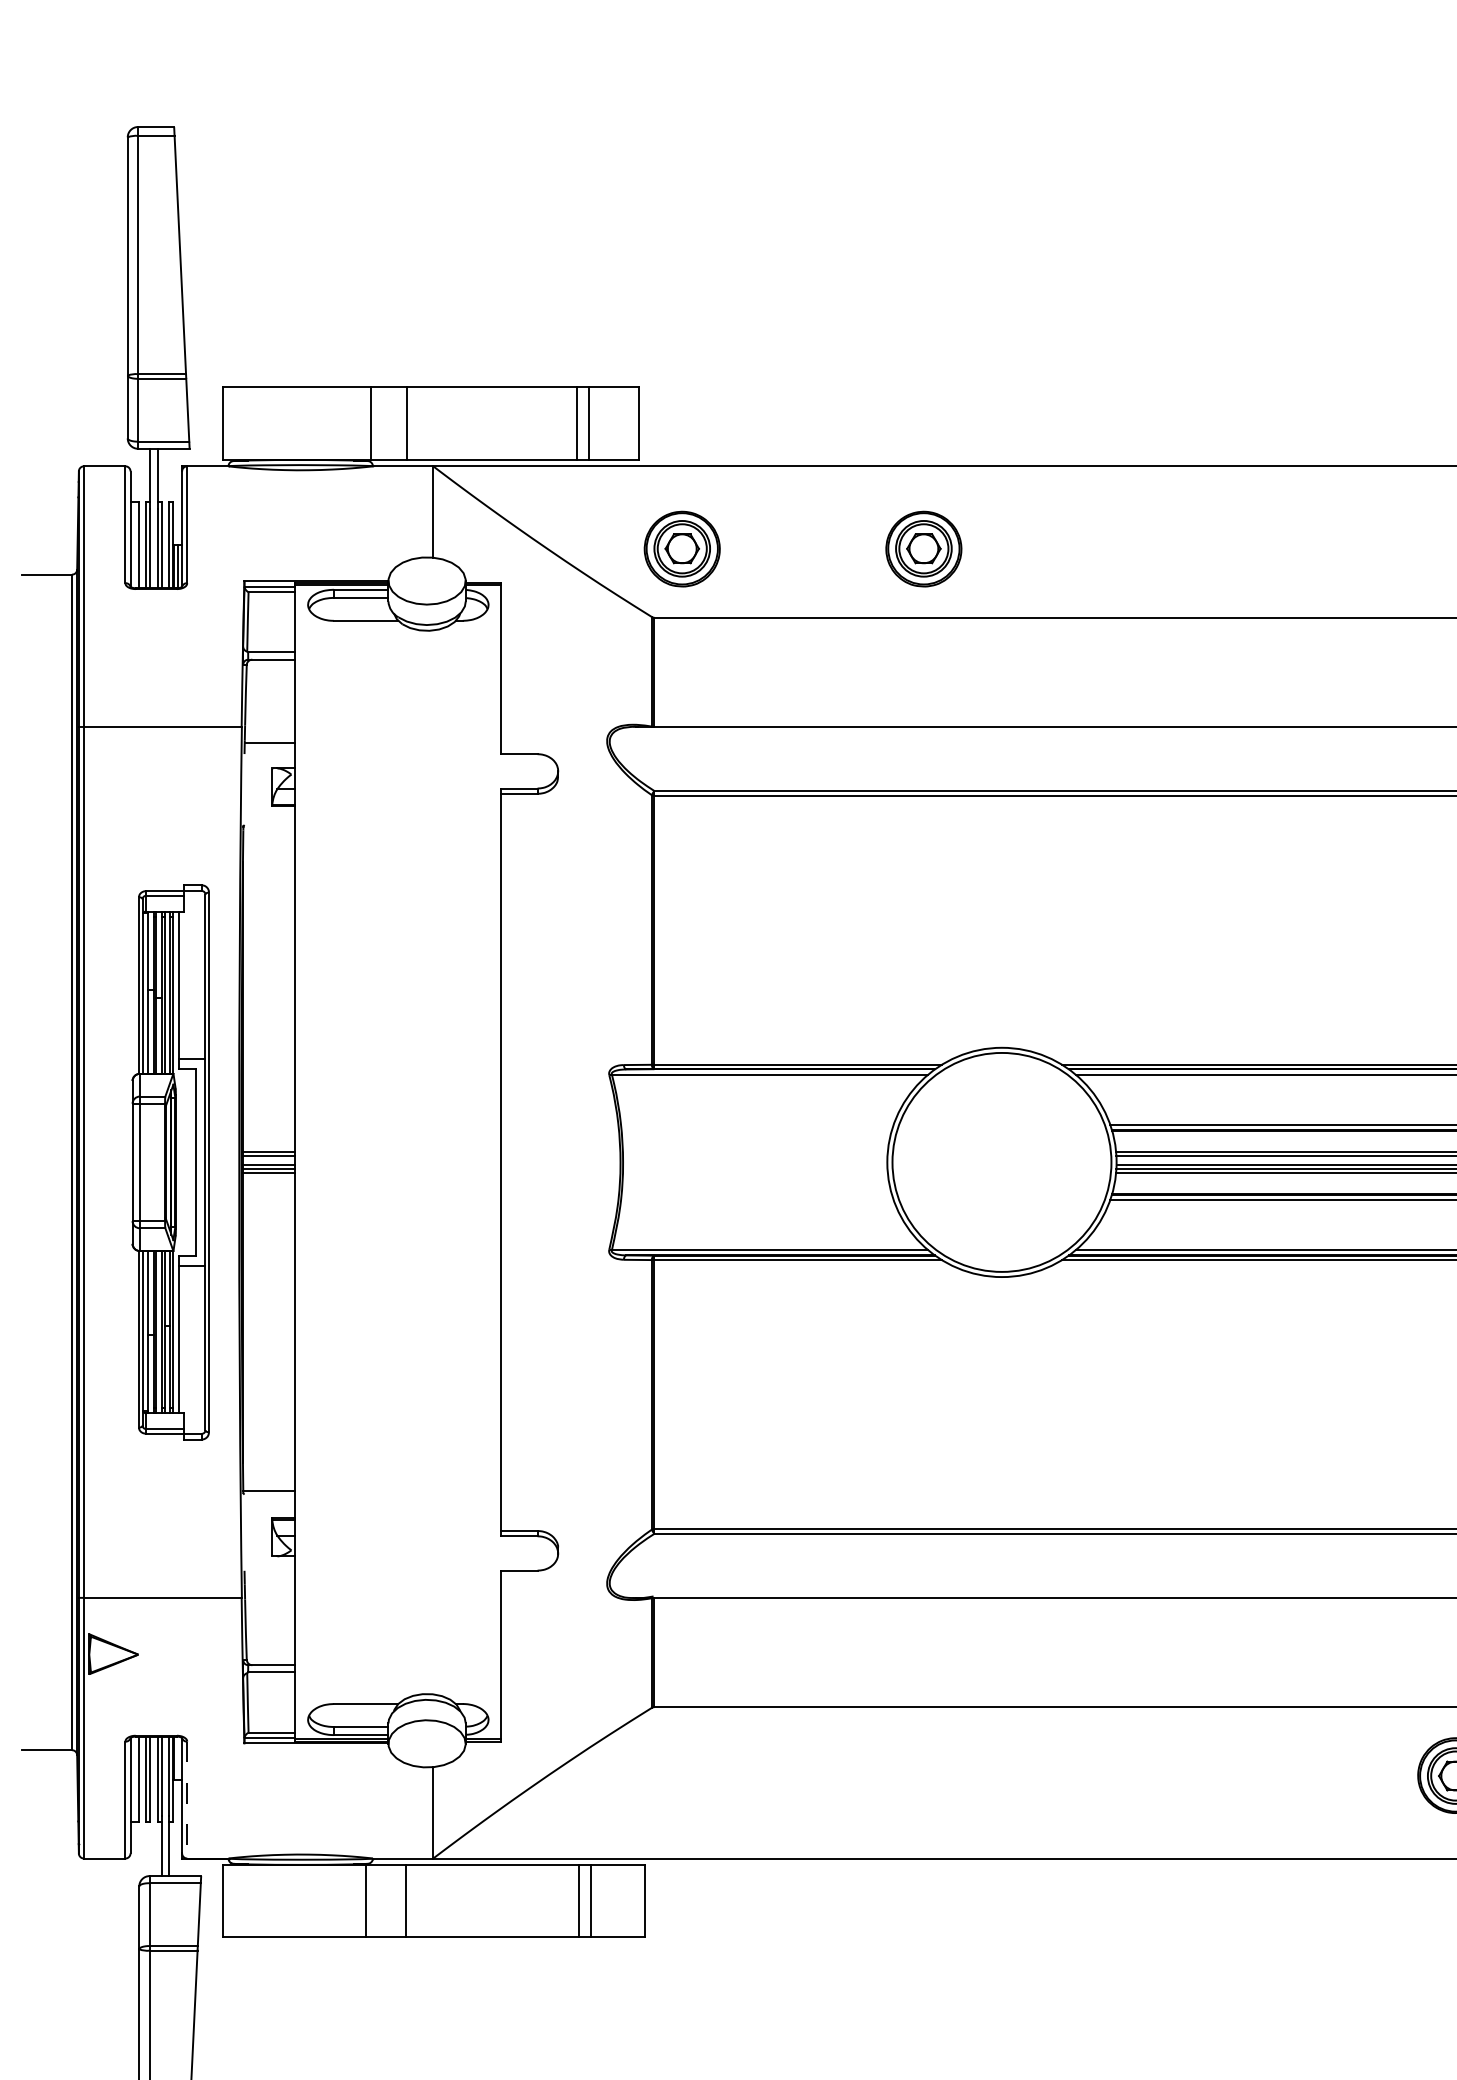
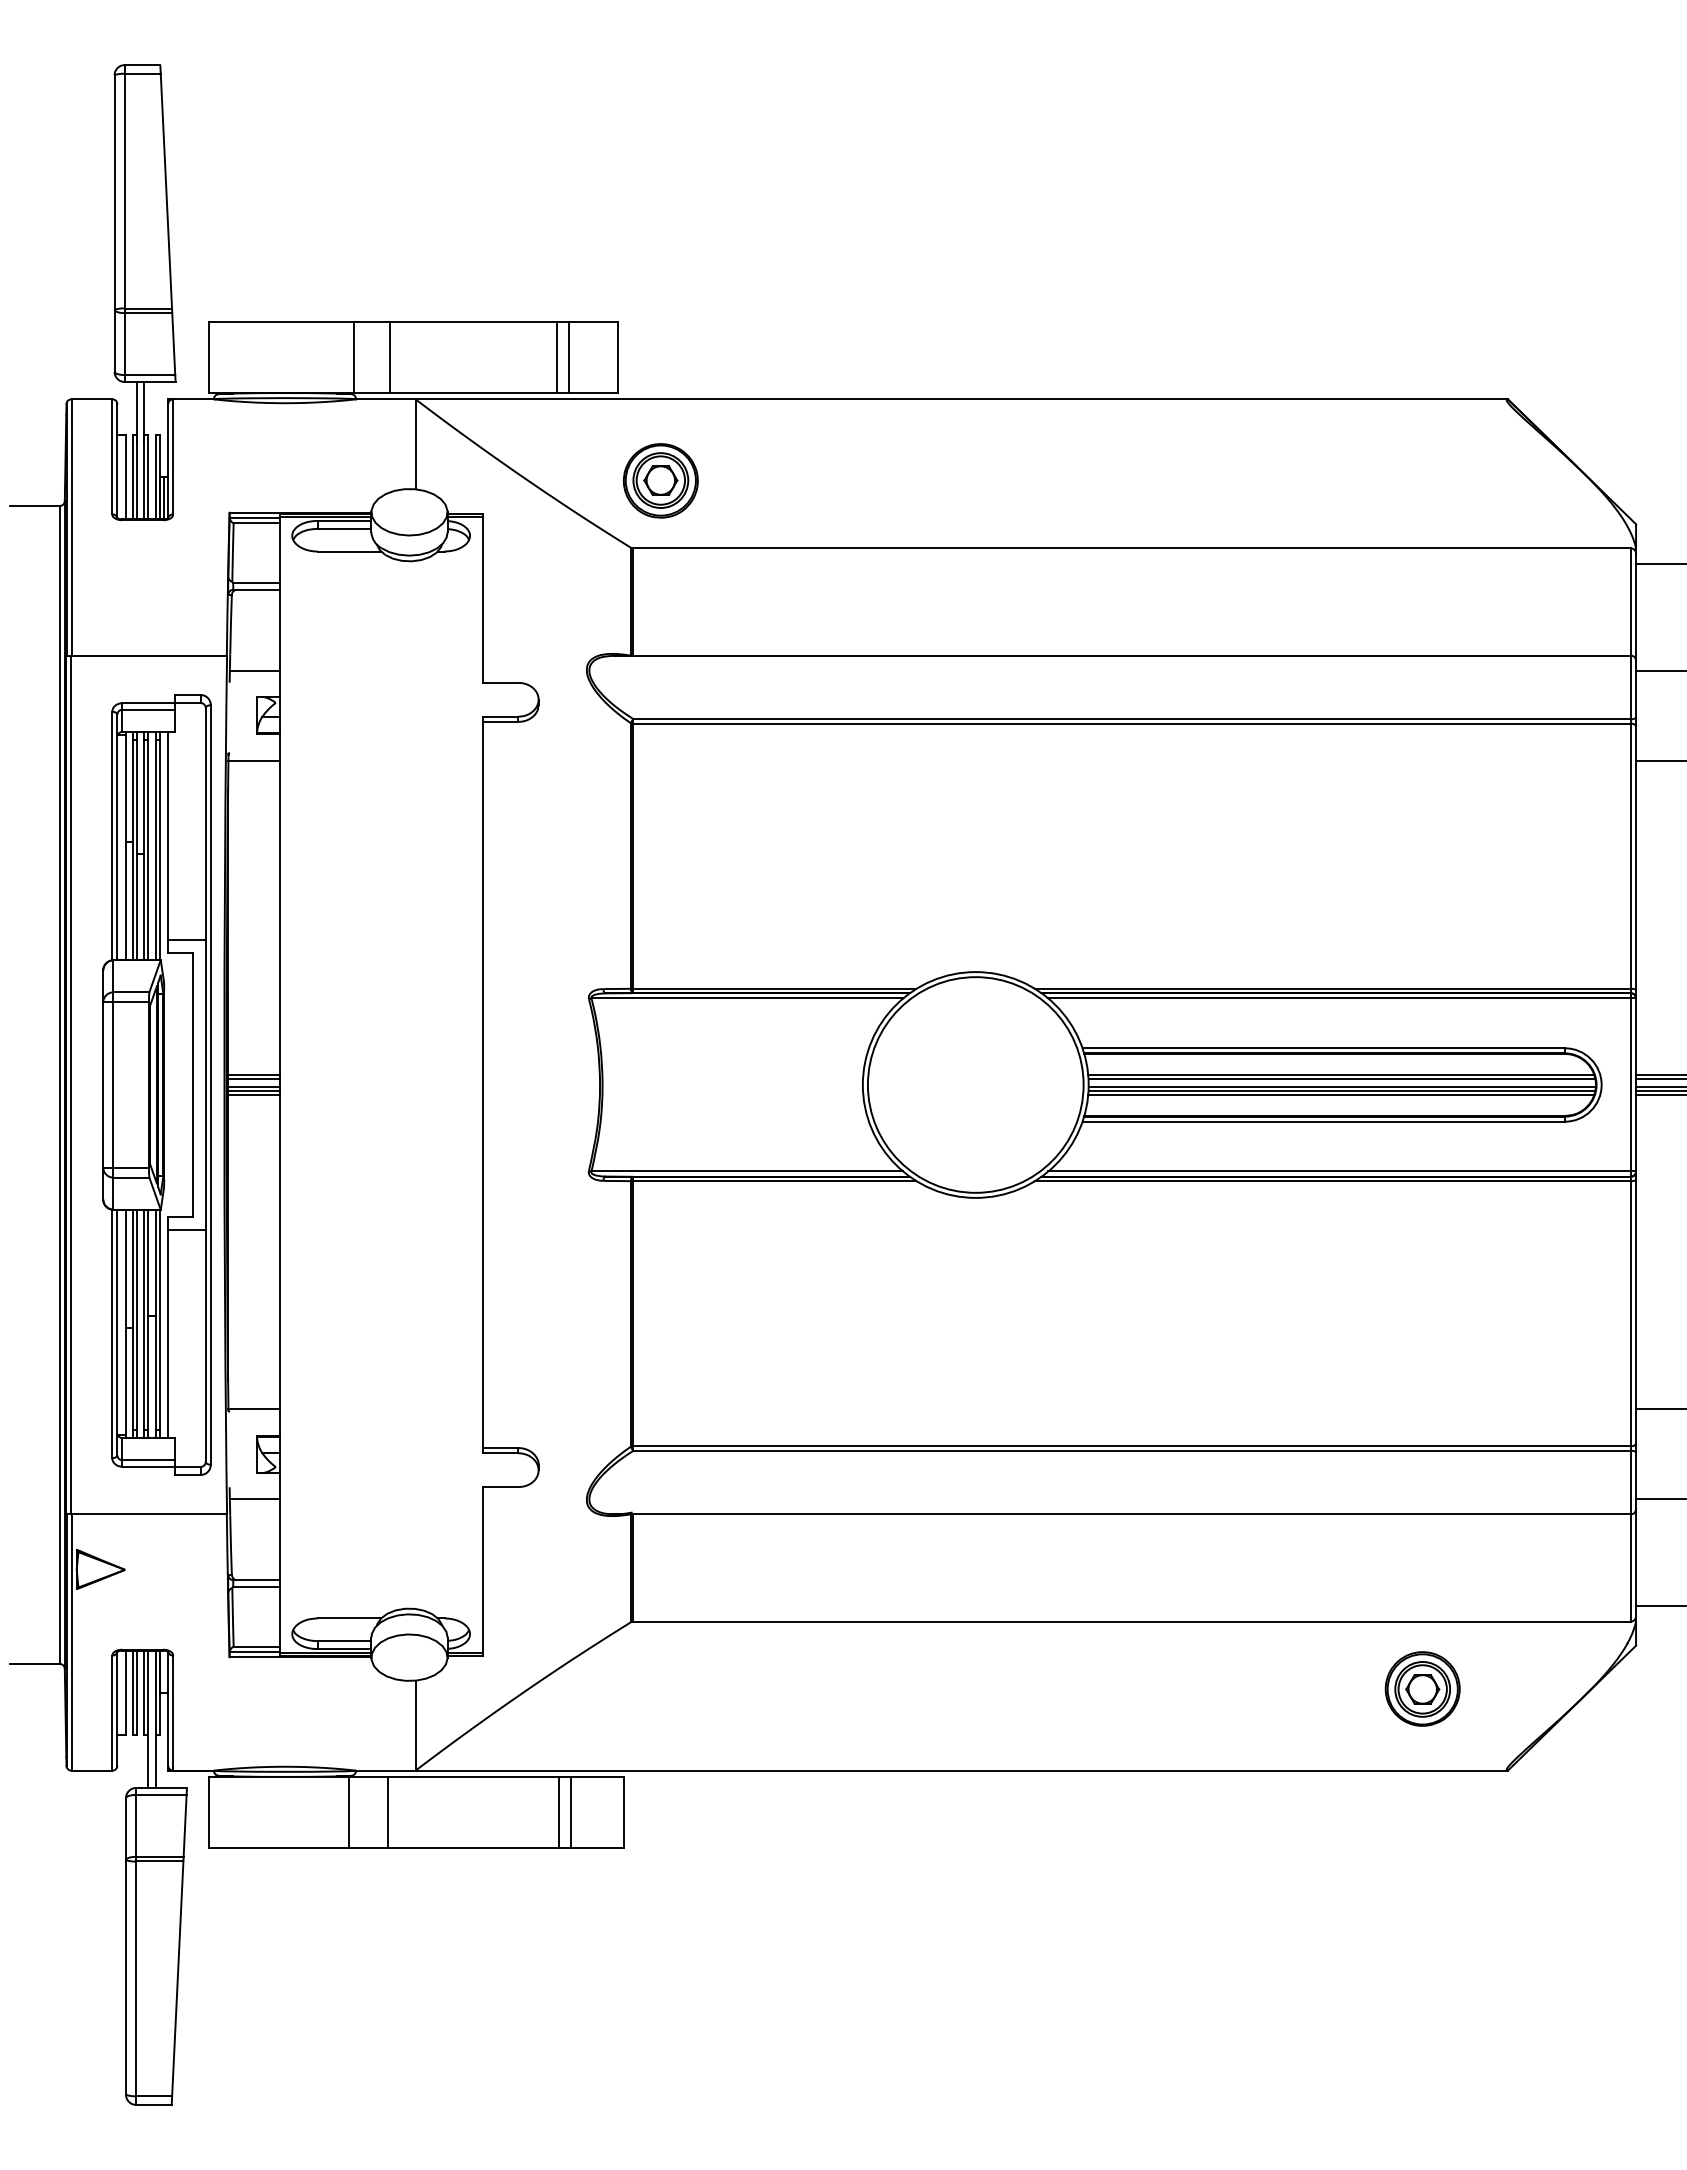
part: (923, 548) -> (898, 480), removed
line: (268, 834) -> (253, 761), added
part: (170, 1161) -> (156, 1084), size x1.43
line: (269, 1582) -> (254, 1498), added
line: (187, 1800) -> (173, 1713), dashed -> solid

